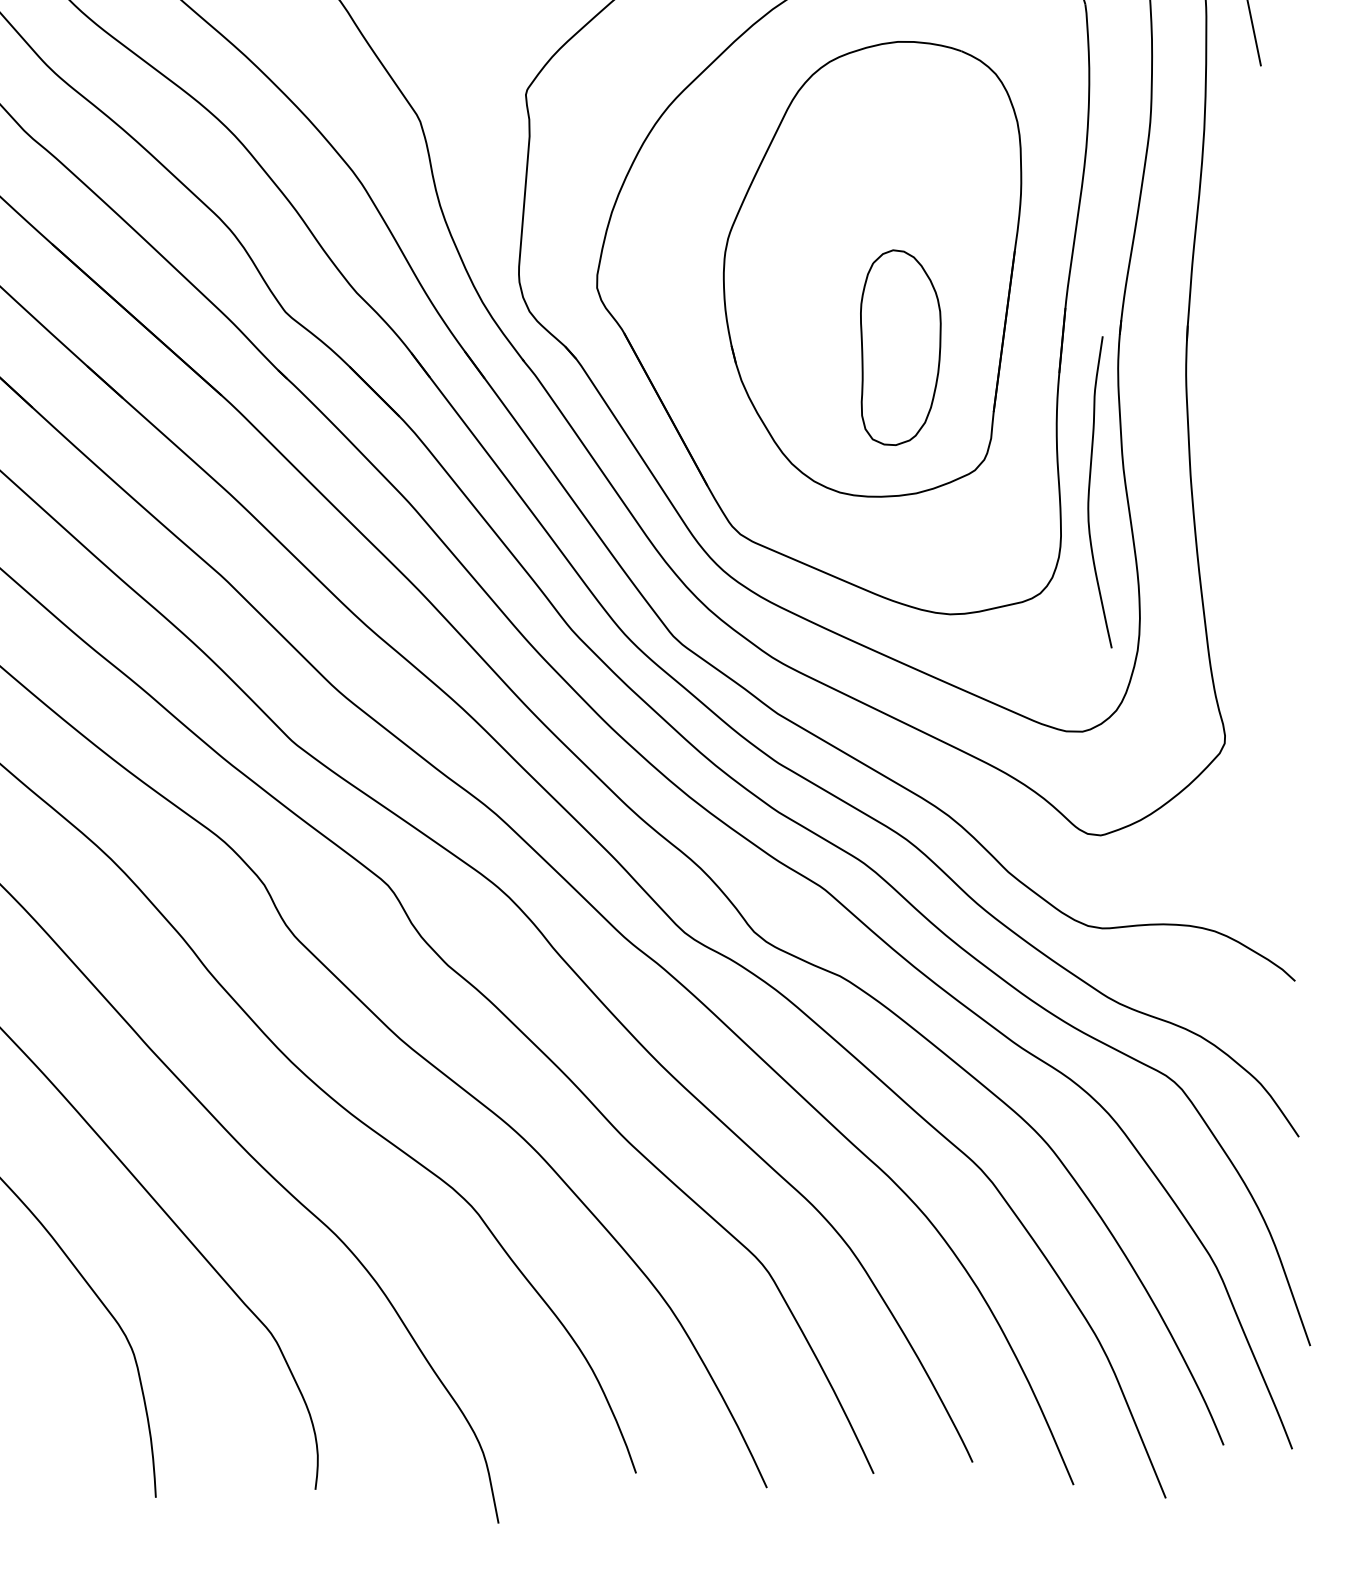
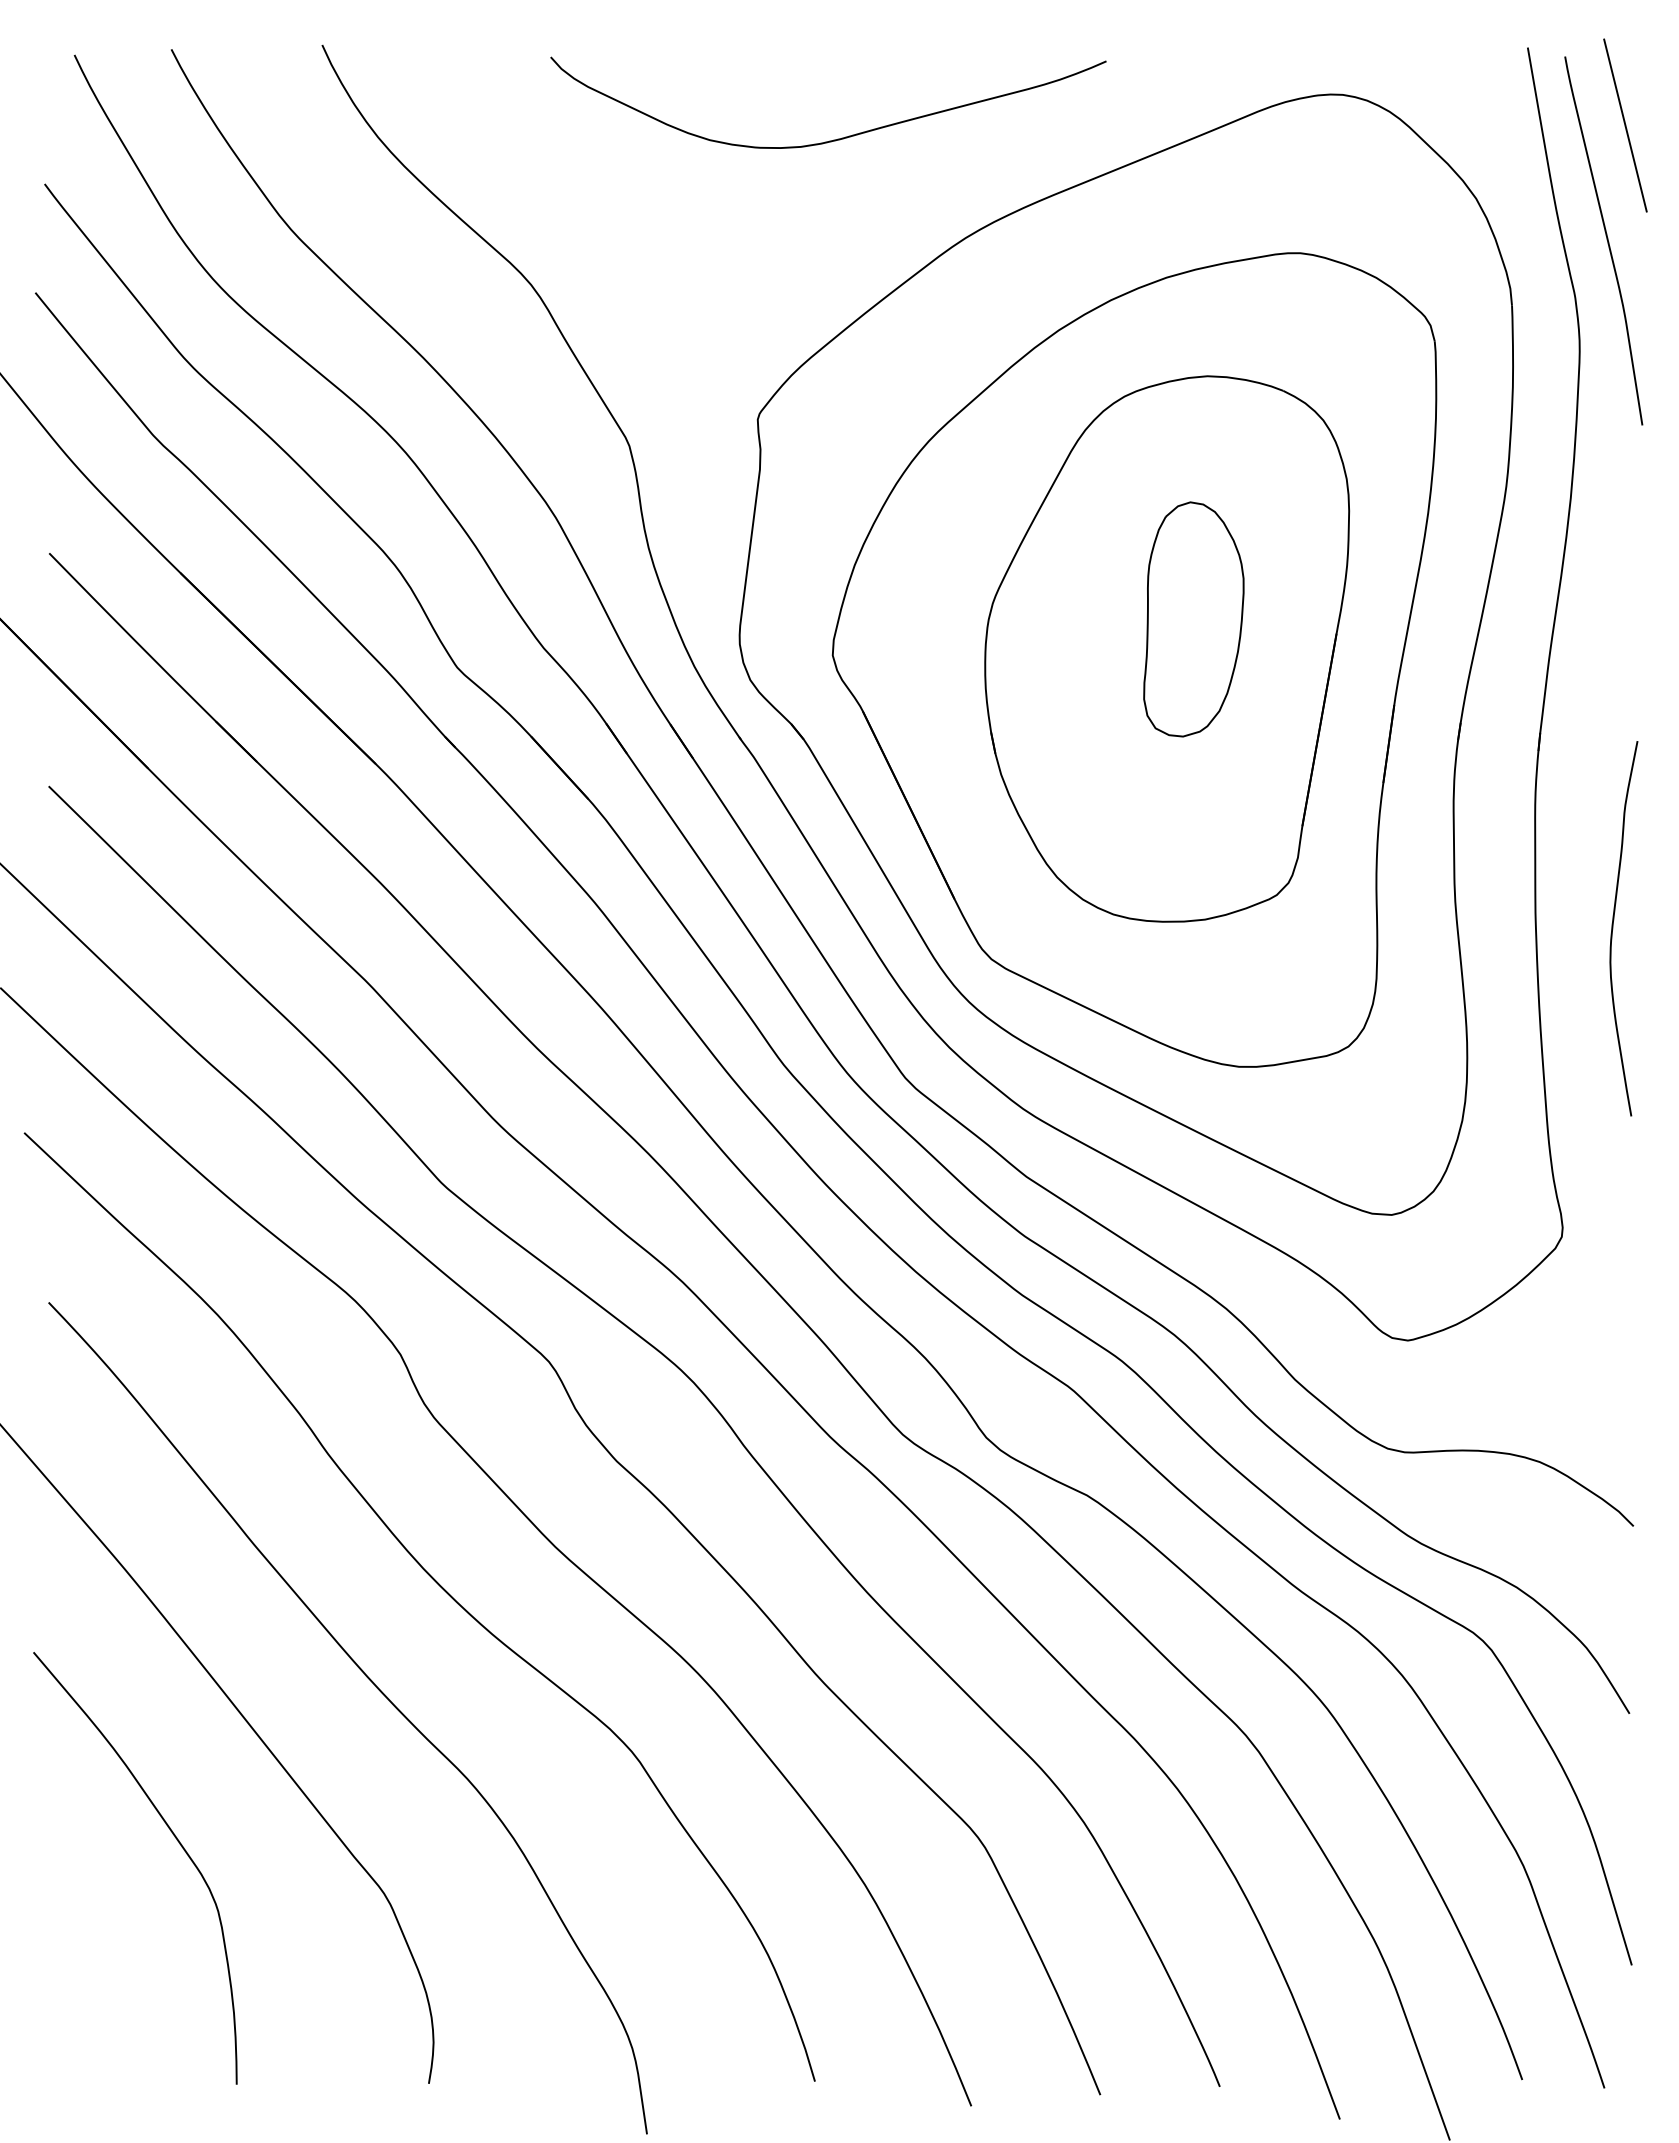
part: (900, 347) -> (1193, 619), moved
curve: (1089, 492) -> (1613, 928), moved

